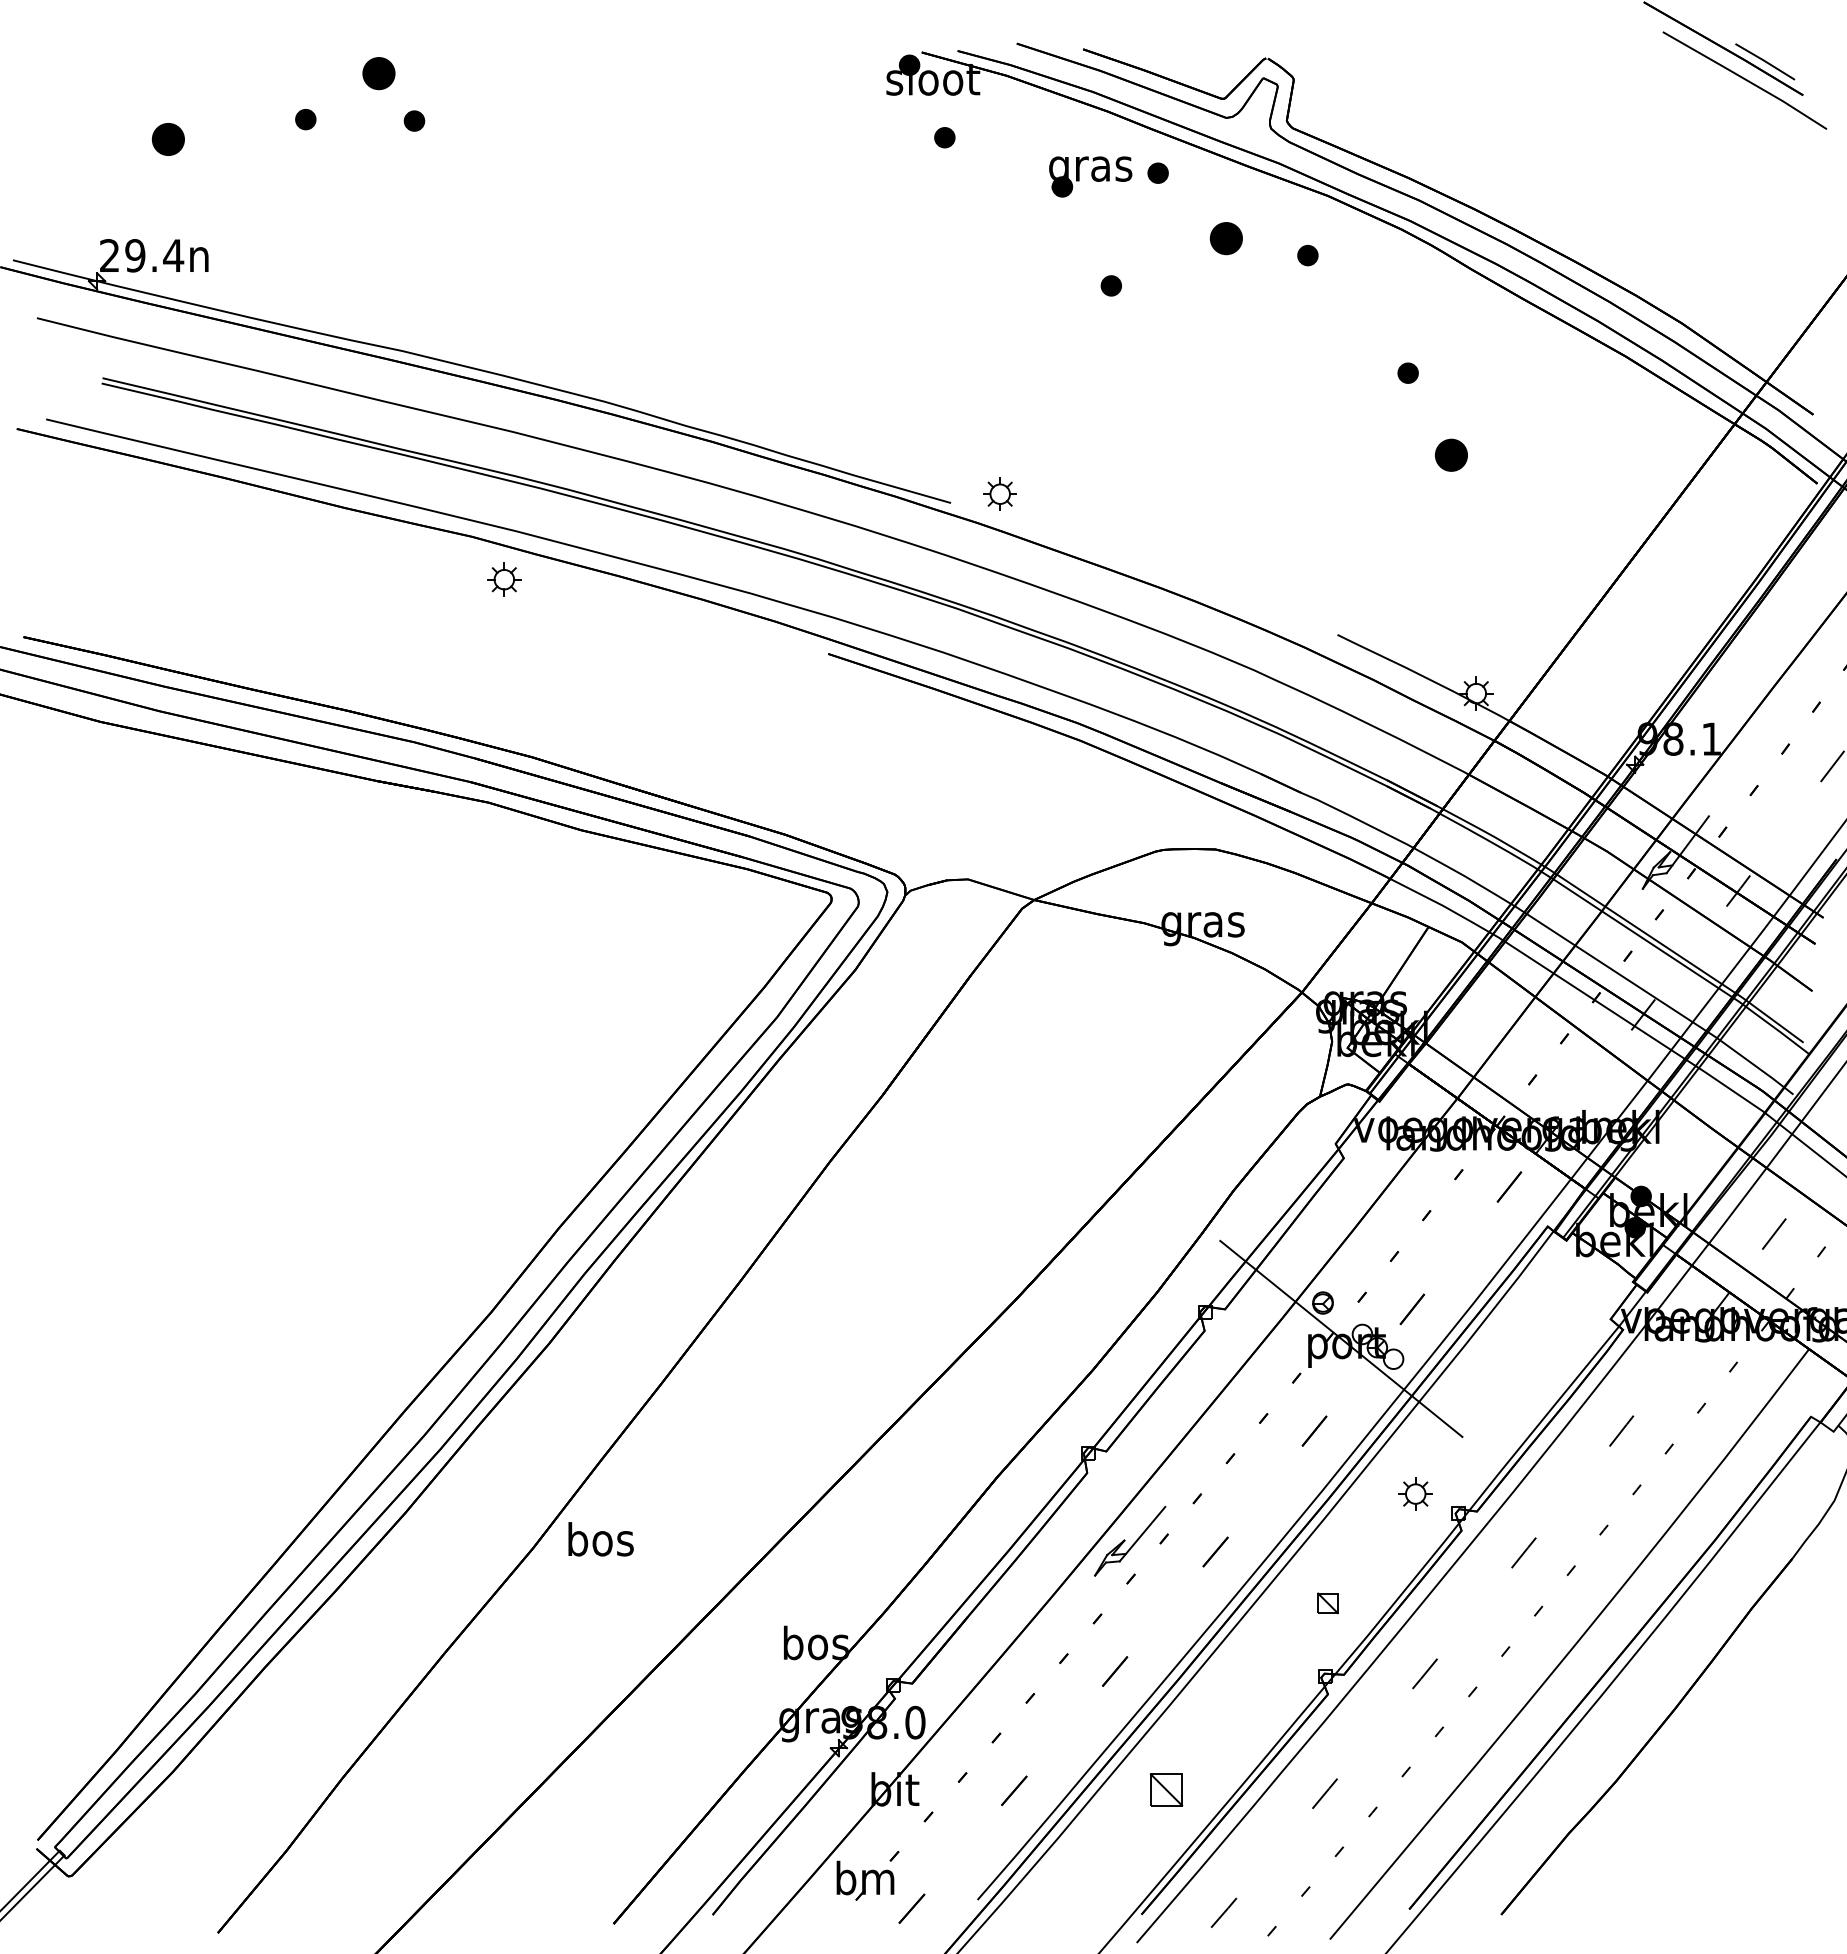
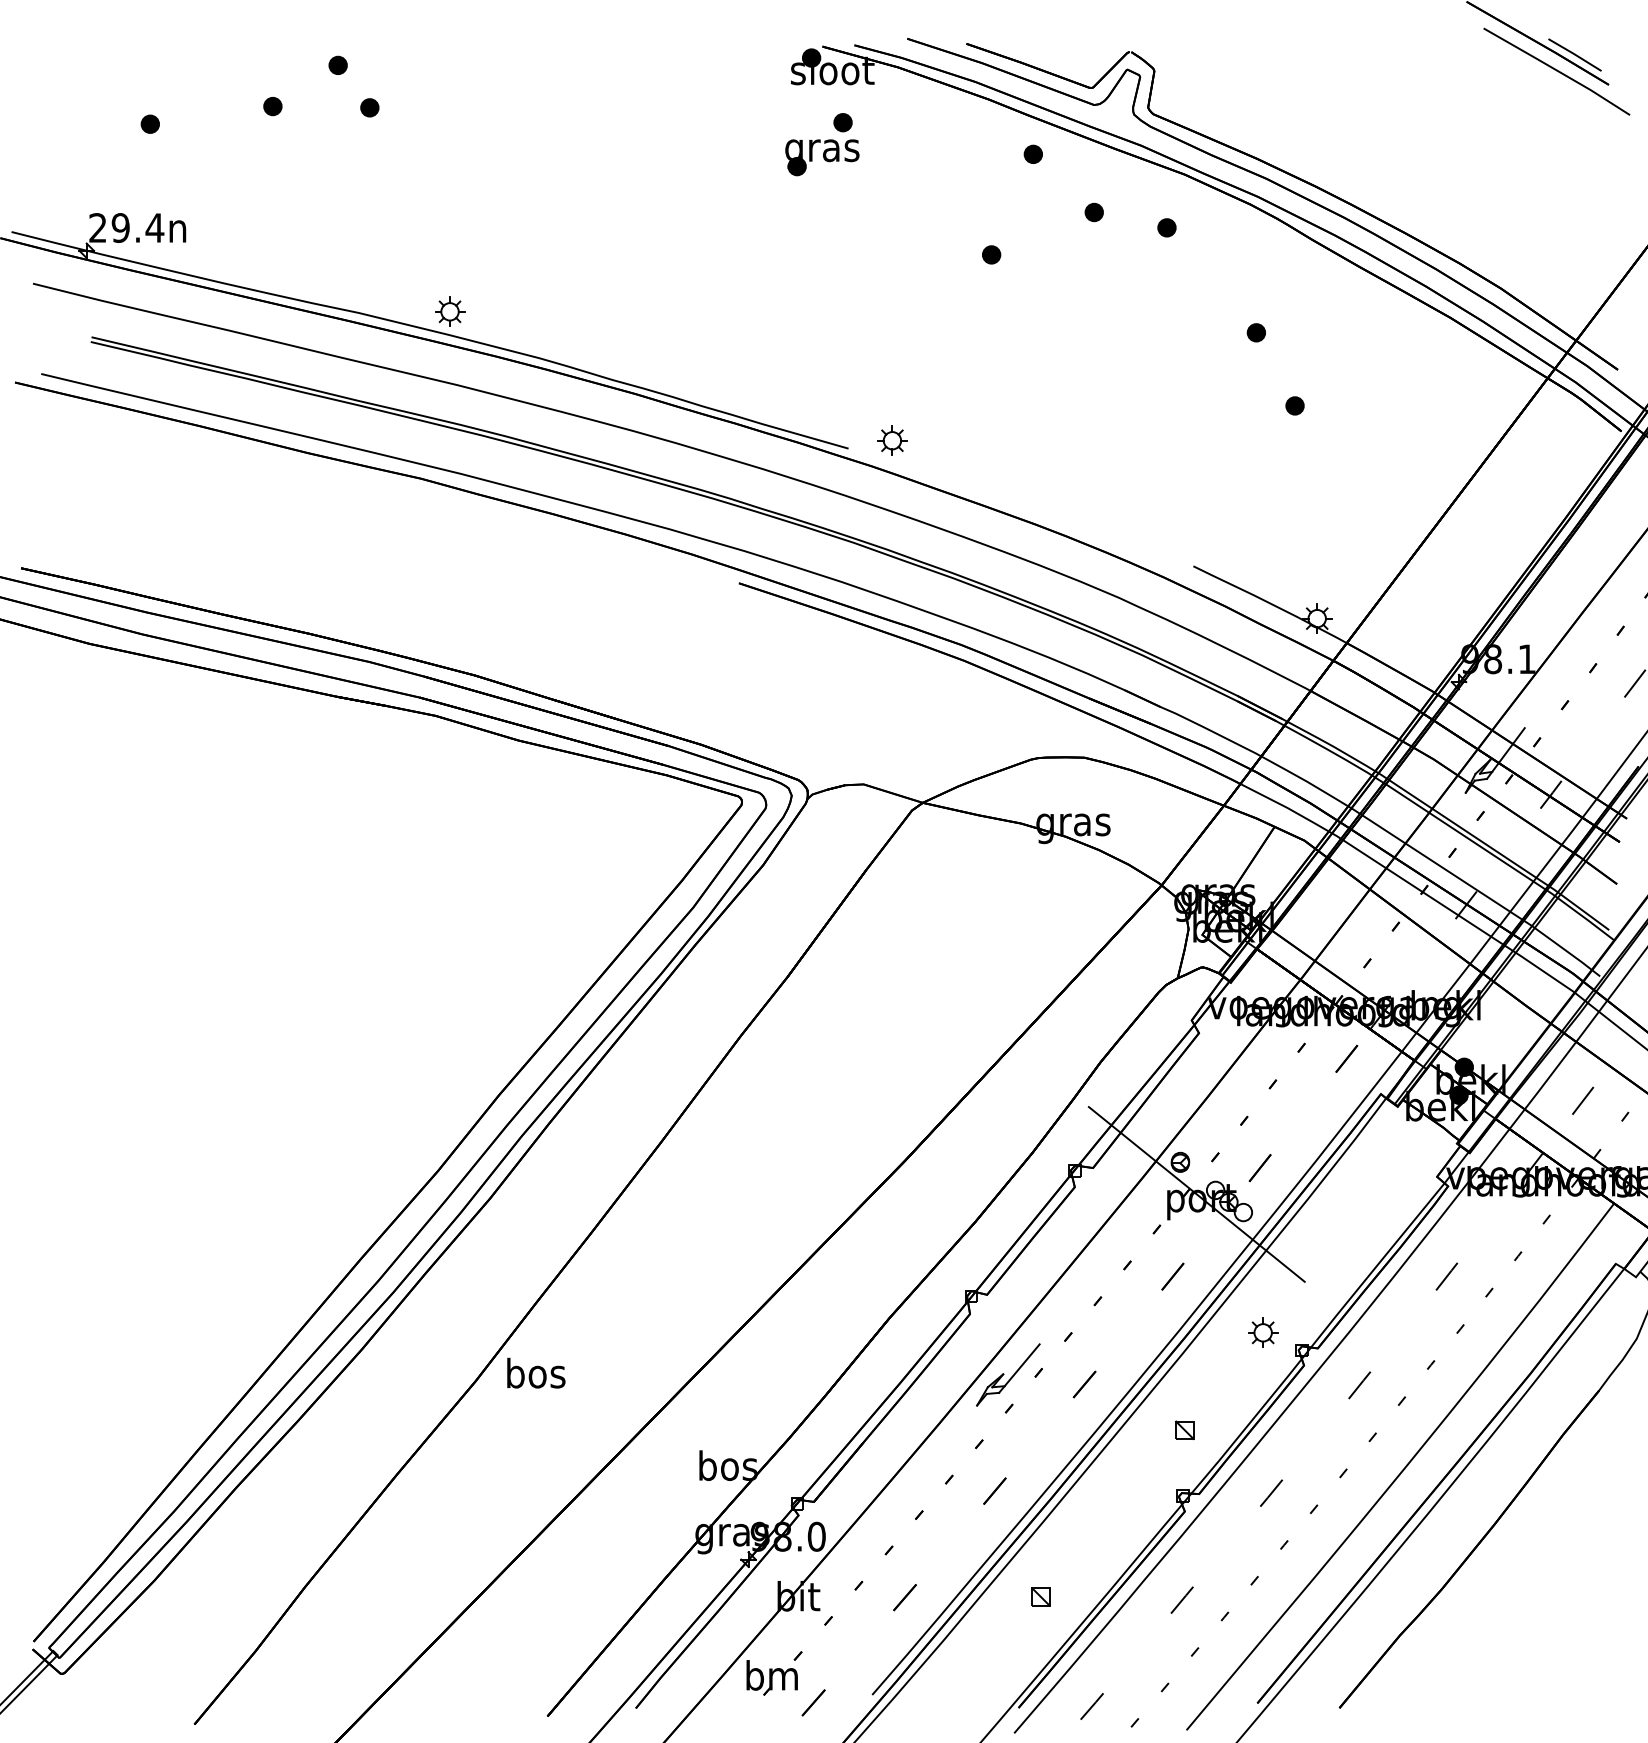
part: (378, 73) -> (337, 65), size x0.62
part: (168, 139) -> (150, 124), size x0.62
part: (1090, 176) -> (822, 157), moved
part: (1226, 237) -> (1094, 211), size x0.62
part: (1451, 454) -> (1295, 405), size x0.62
part: (504, 579) -> (450, 311), moved
part: (1166, 1789) -> (1040, 1596), size x0.62

